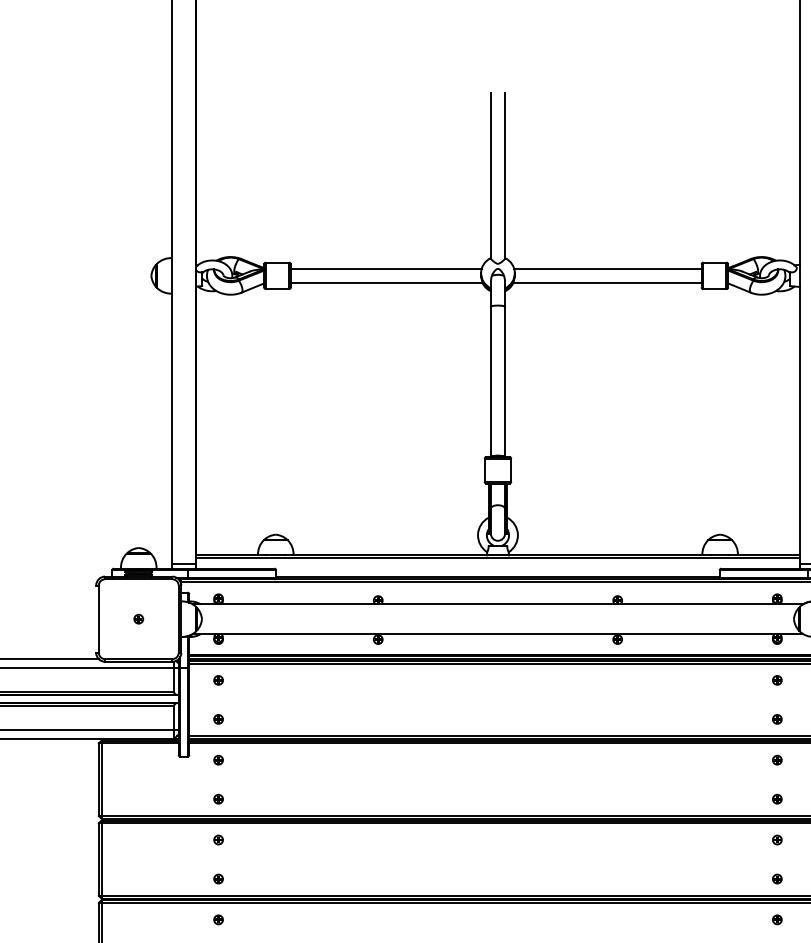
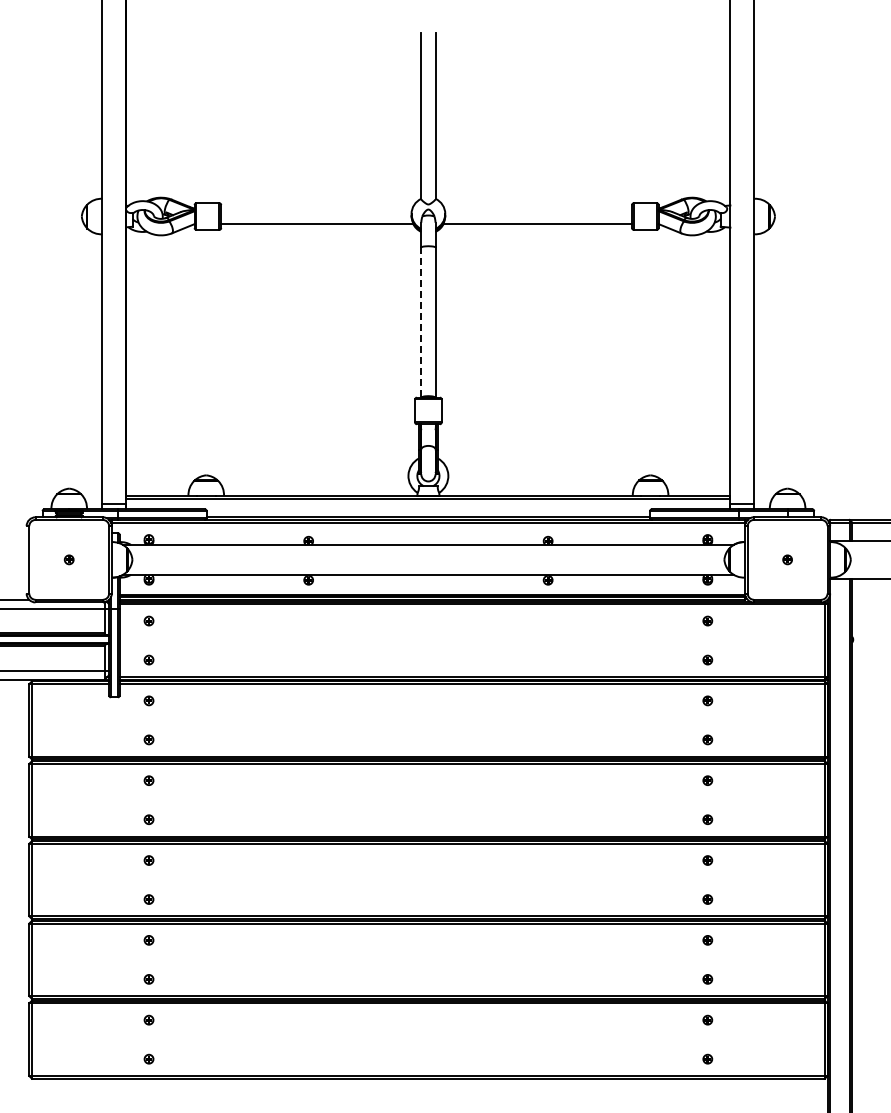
line: (386, 268) -> (316, 209), removed
line: (608, 268) -> (538, 209), removed
line: (491, 382) -> (421, 323), solid -> dashed

